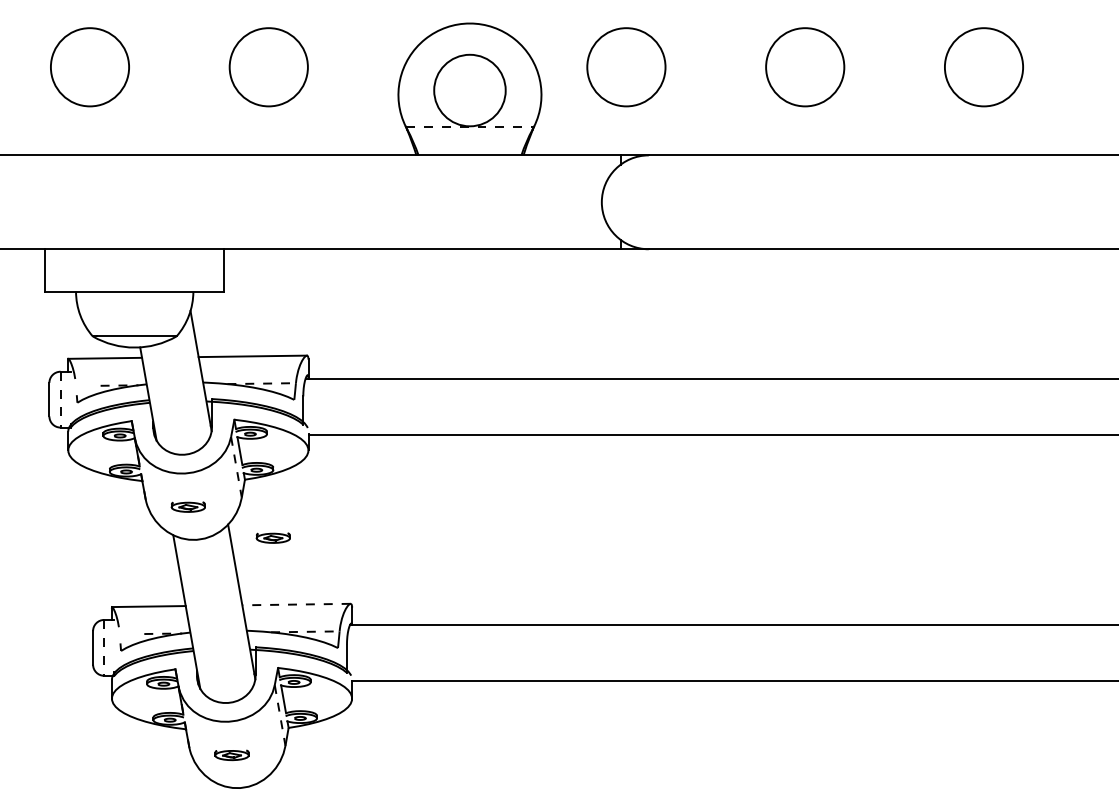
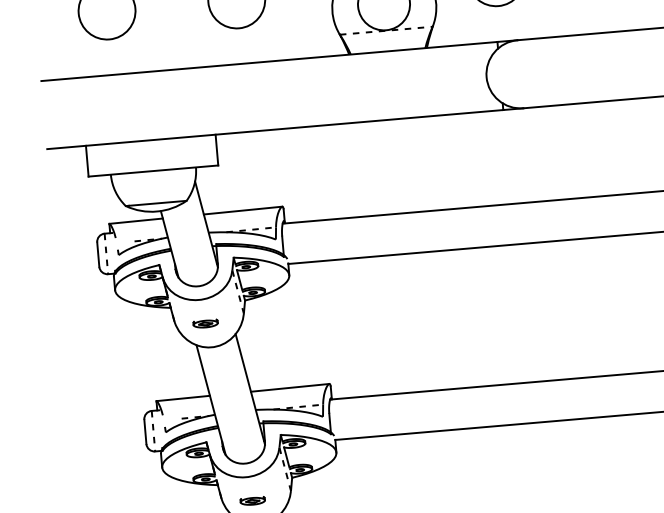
part: (272, 537) -> (268, 340), removed
line: (295, 604) -> (289, 387), dashed -> solid

